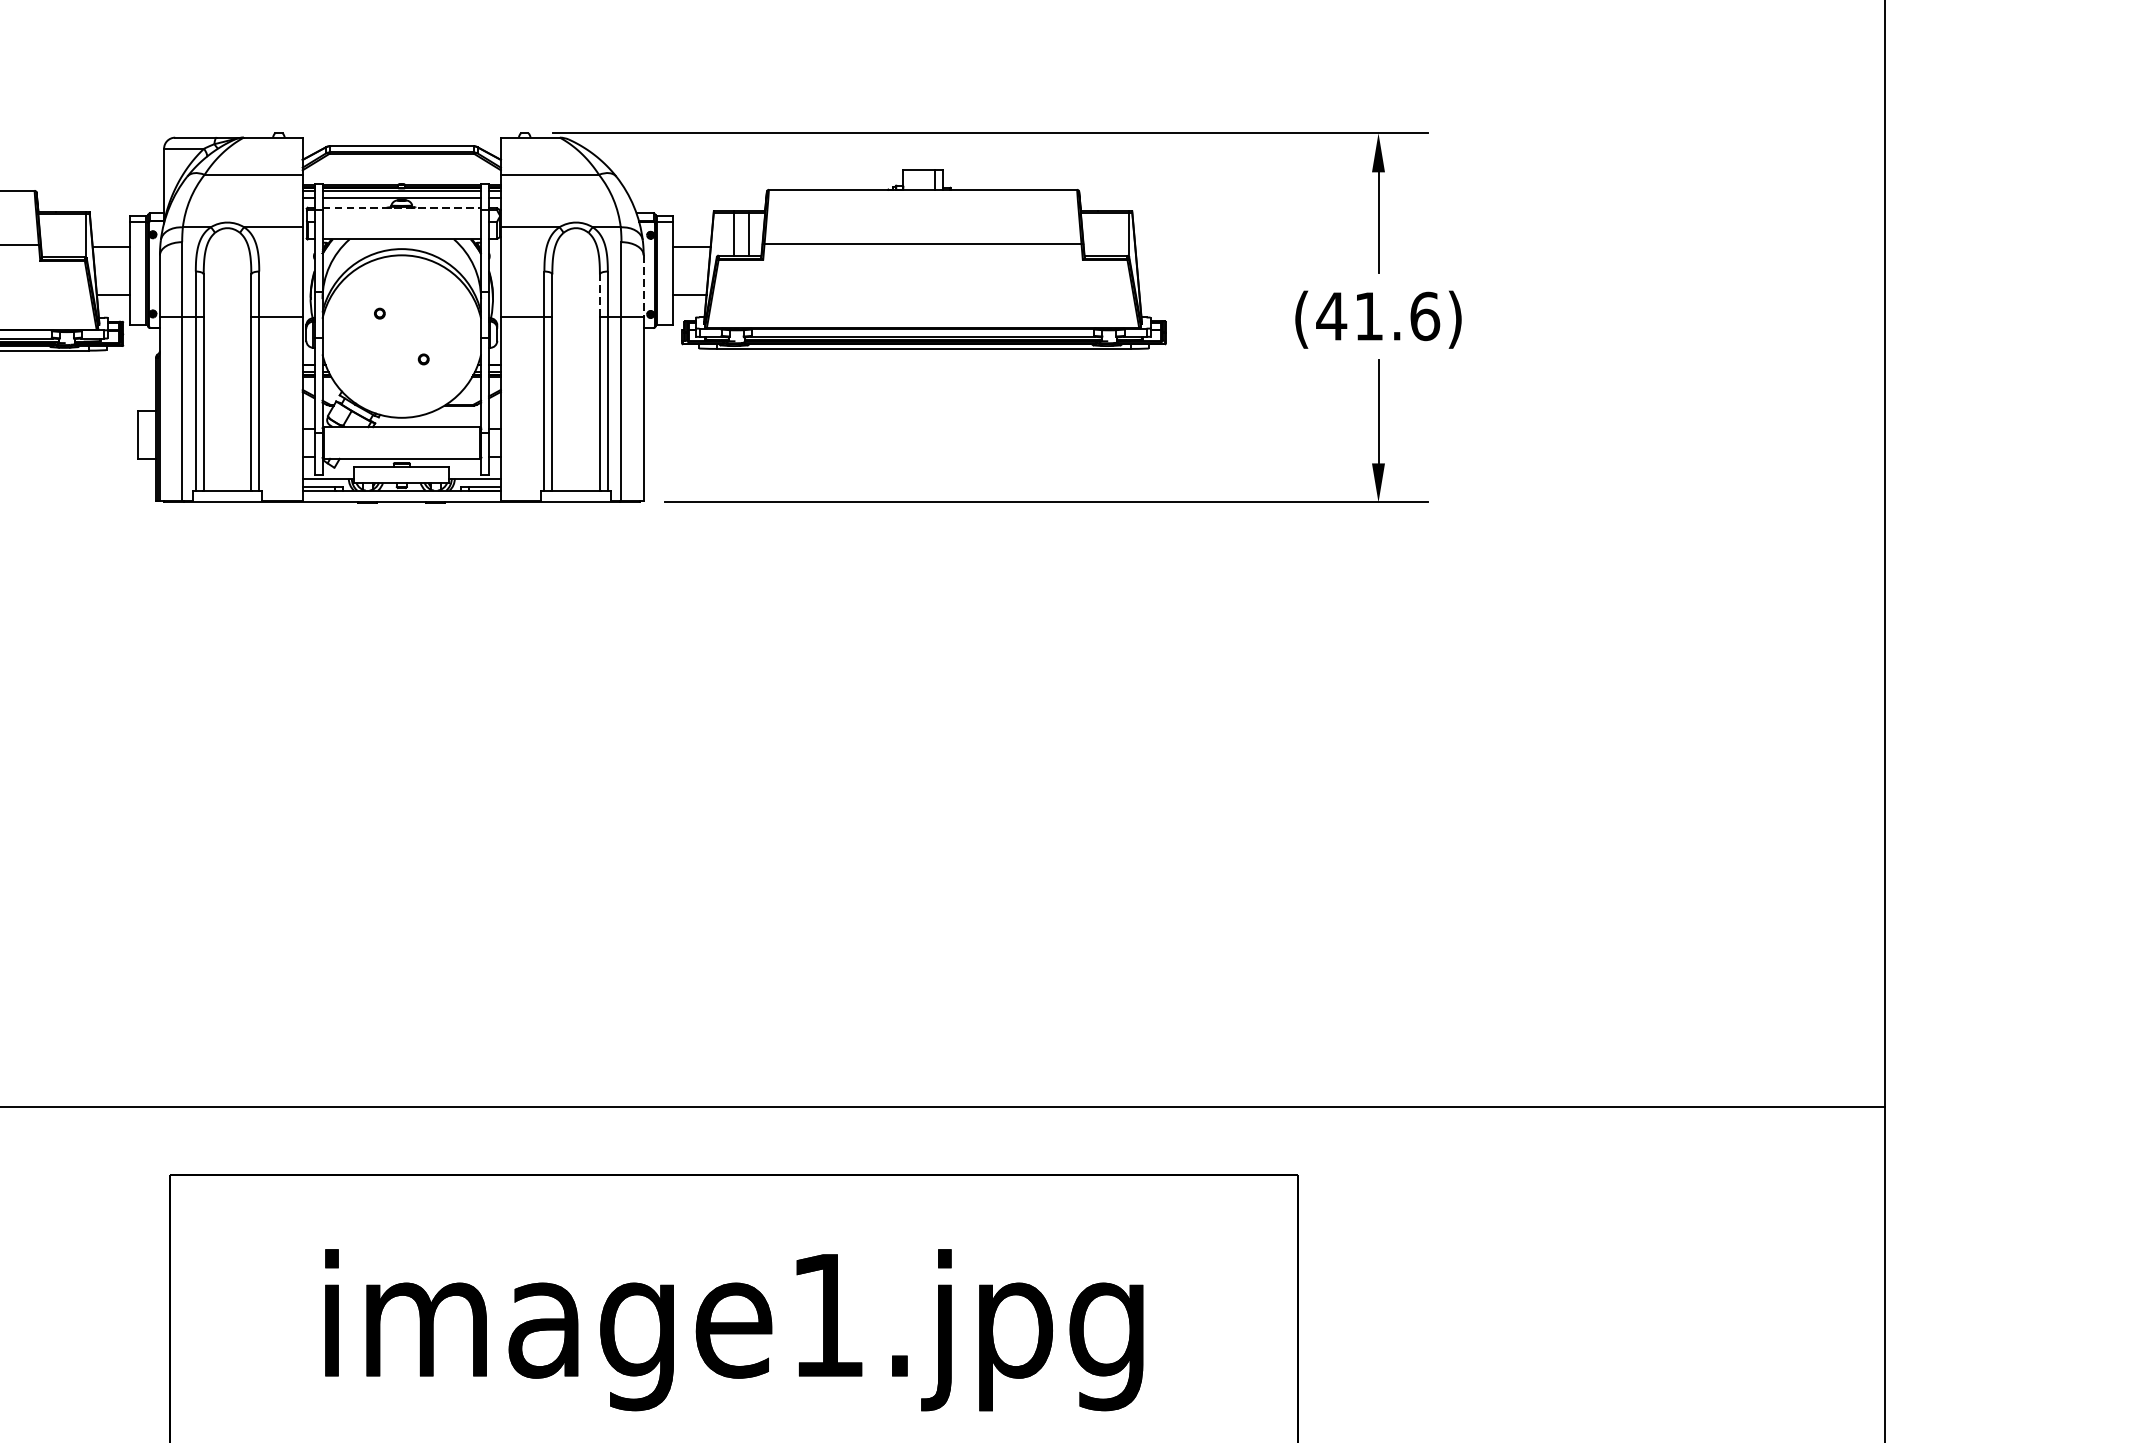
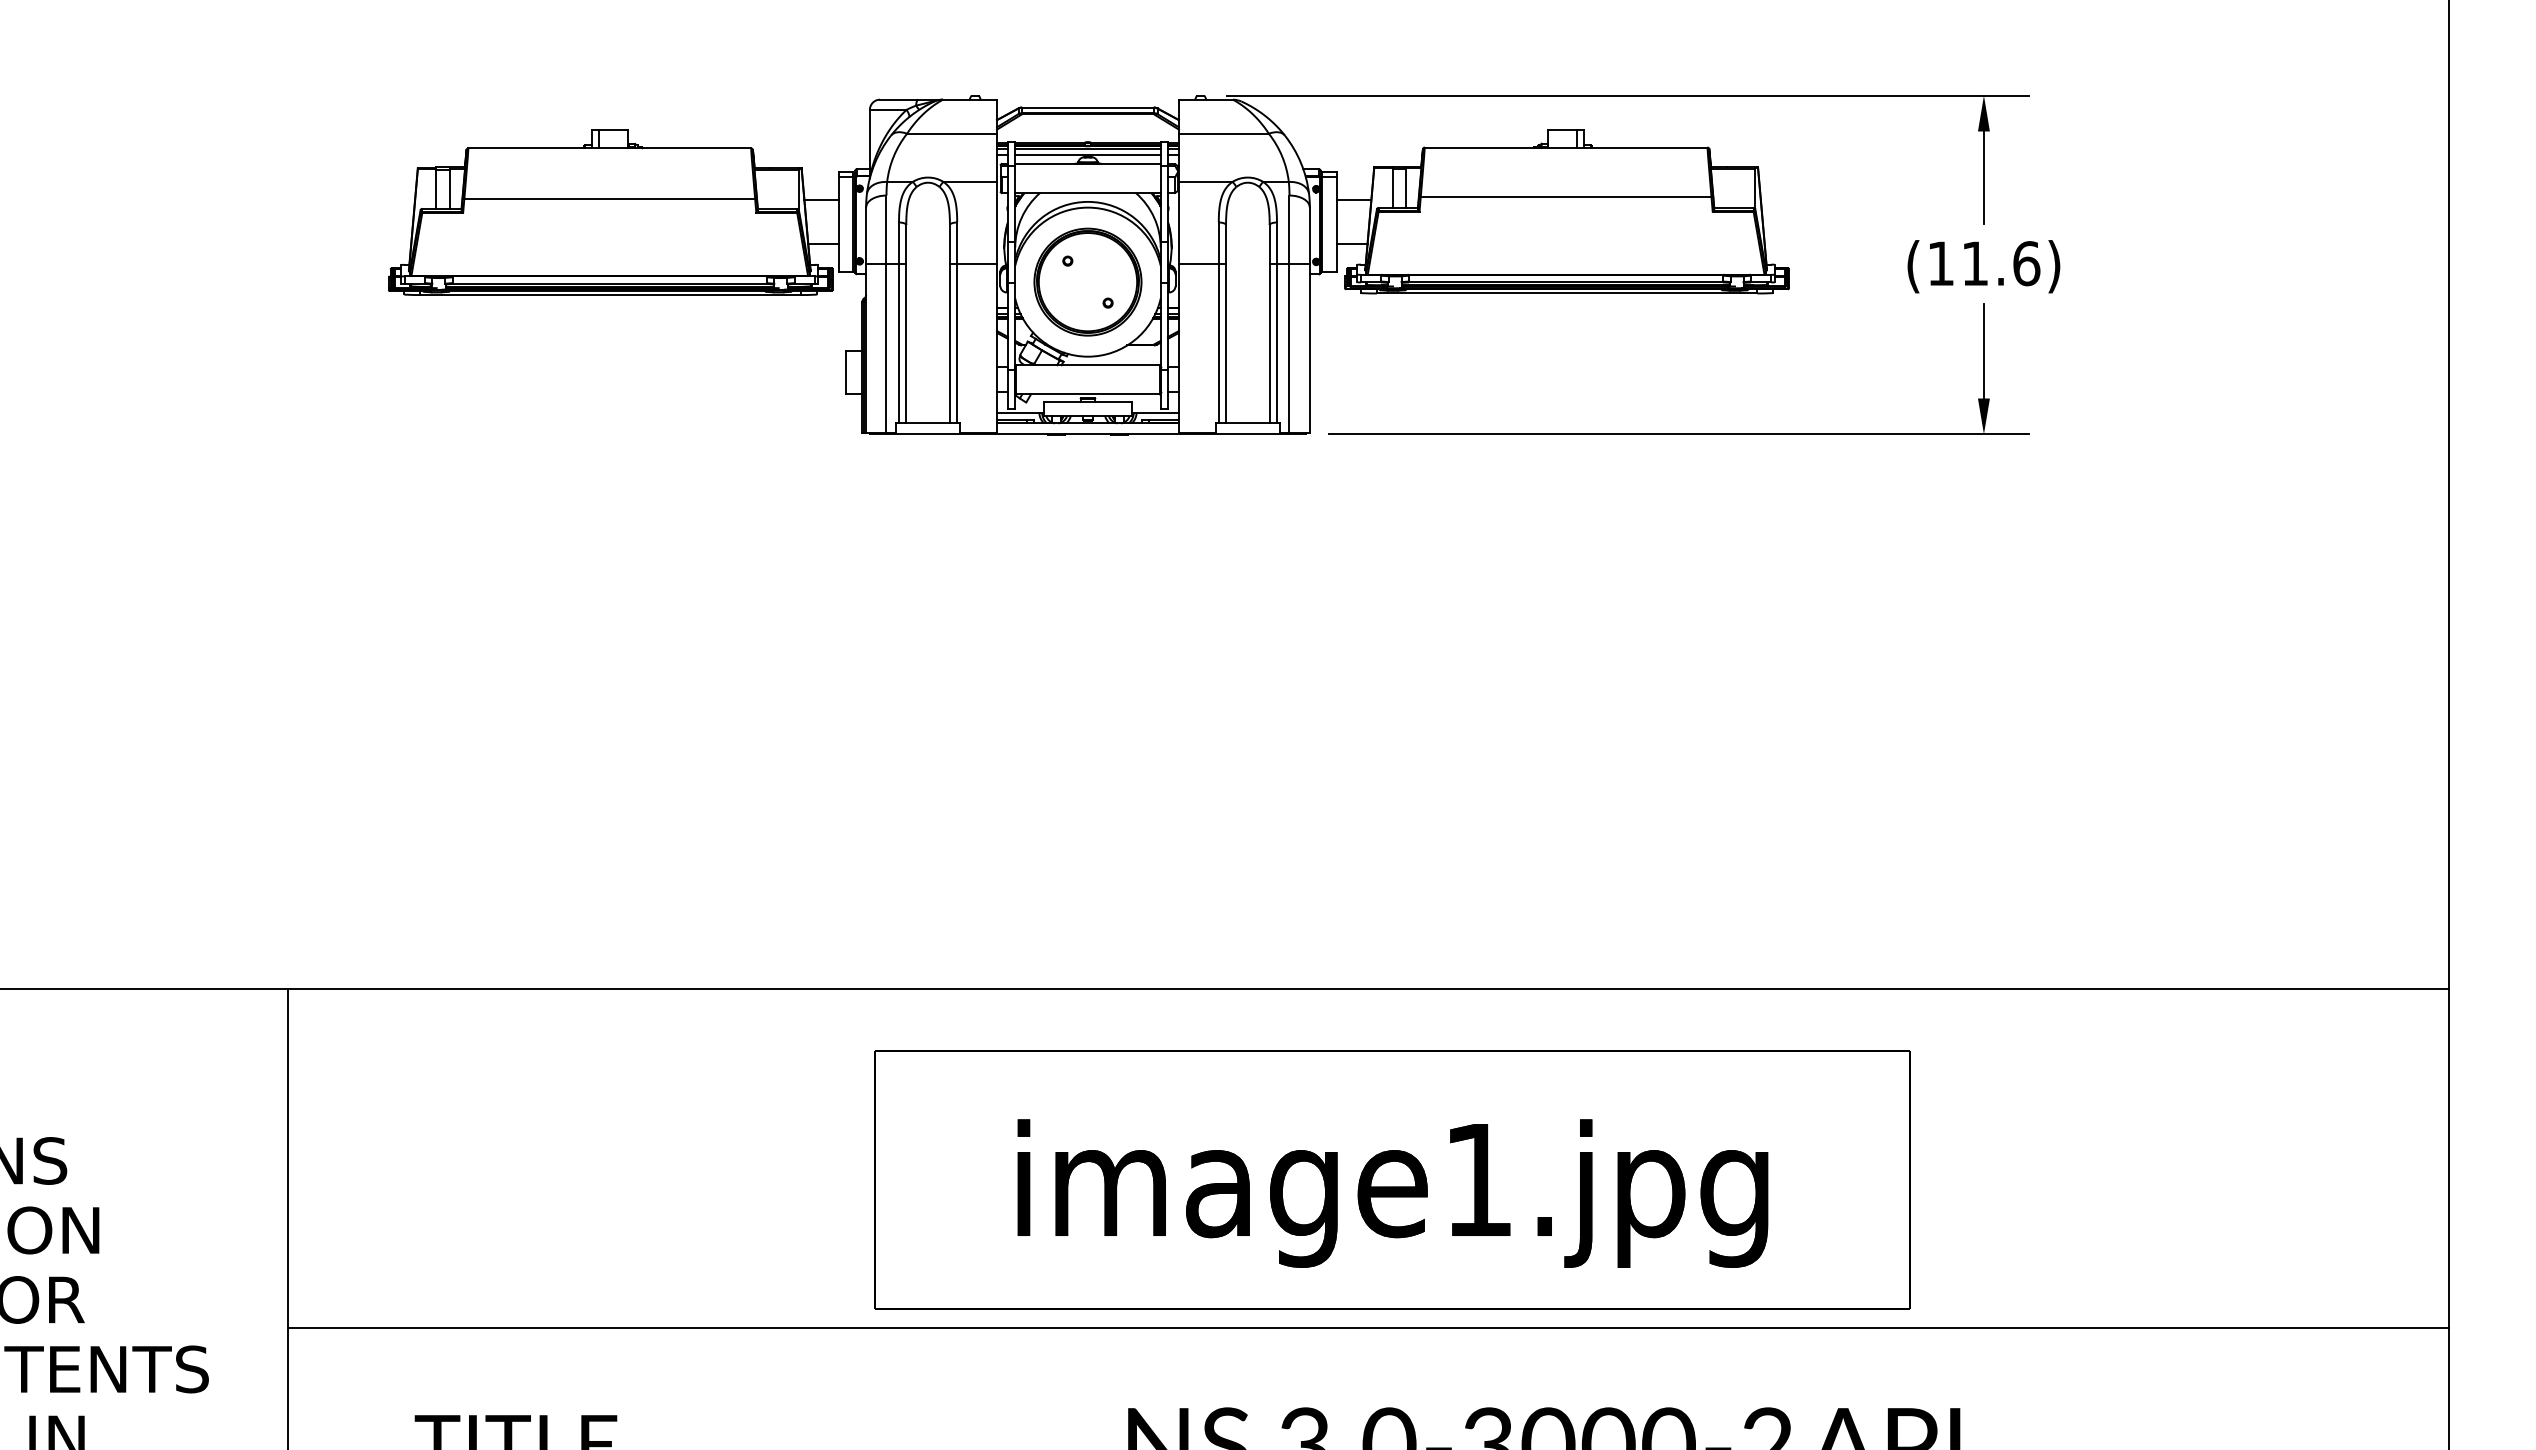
line: (401, 207) -> (1087, 163), dashed -> solid
line: (643, 286) -> (1309, 236), dashed -> solid
line: (599, 295) -> (1269, 244), dashed -> solid
text: (1331, 316) -> (1940, 263), (41.6) -> (11.6)
part: (401, 335) -> (1087, 281), added

